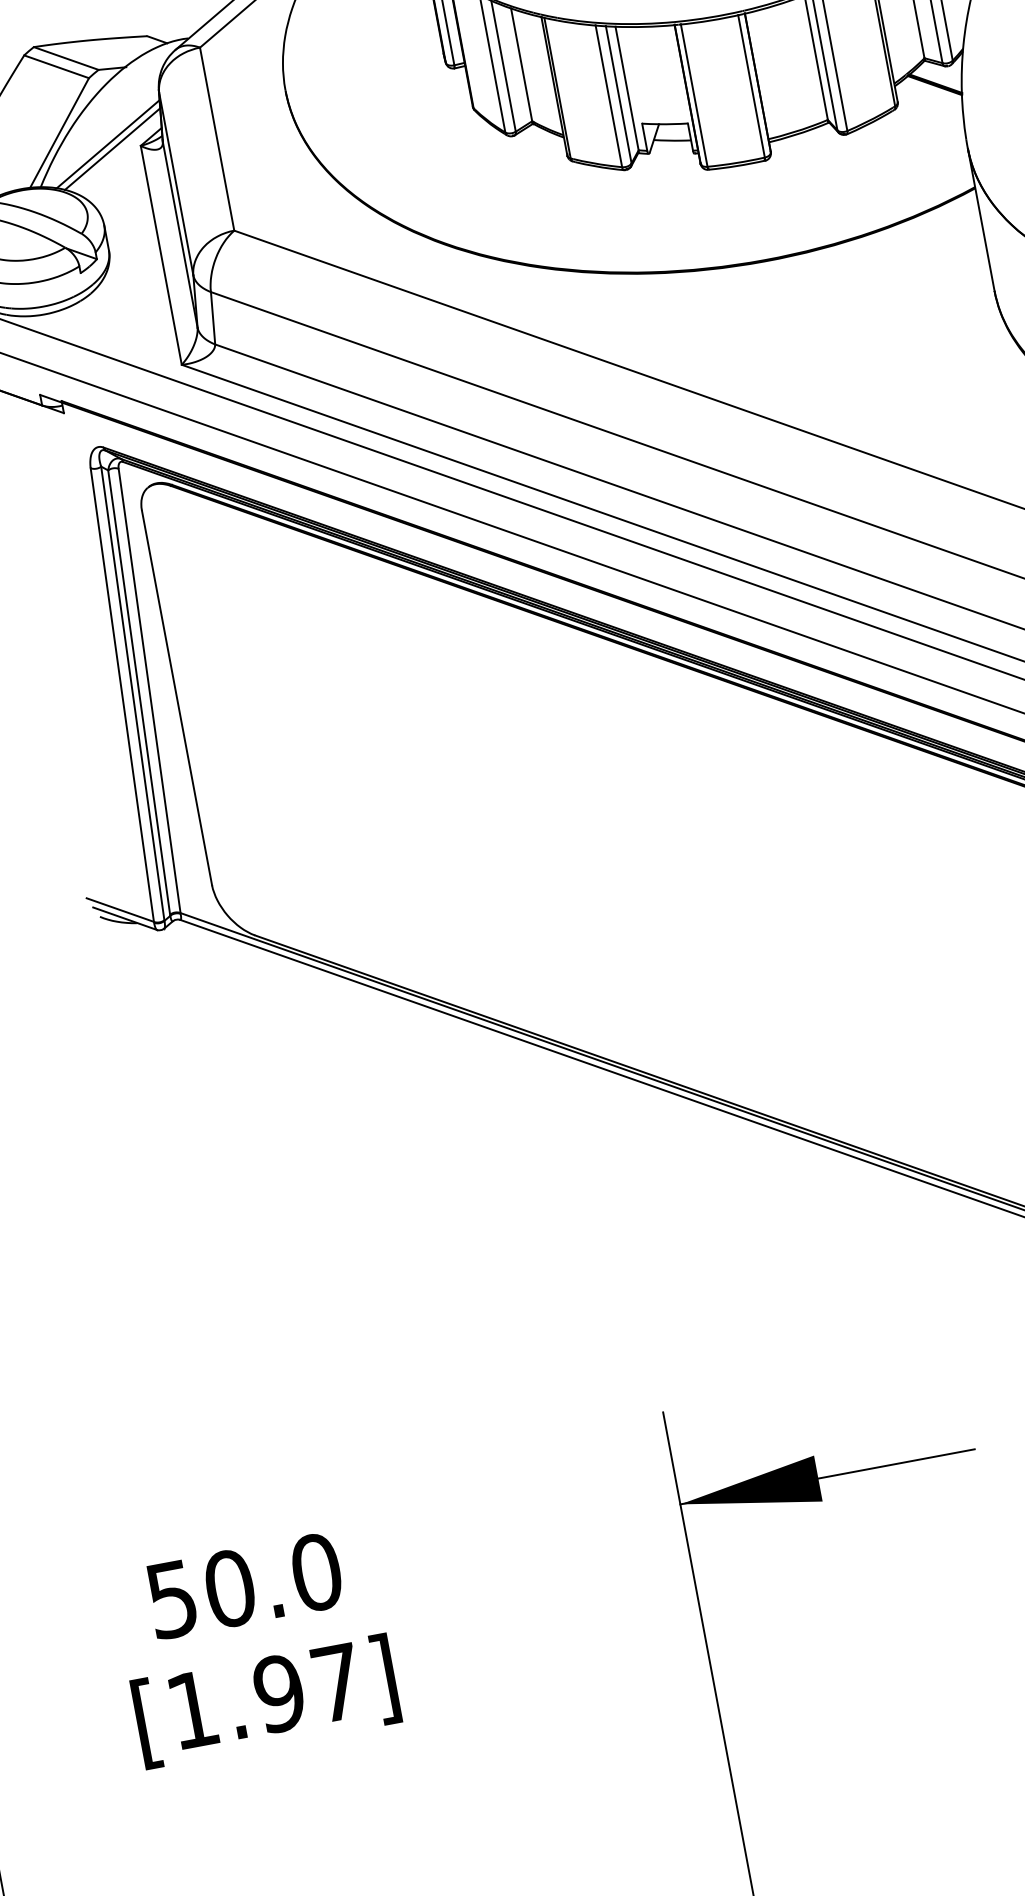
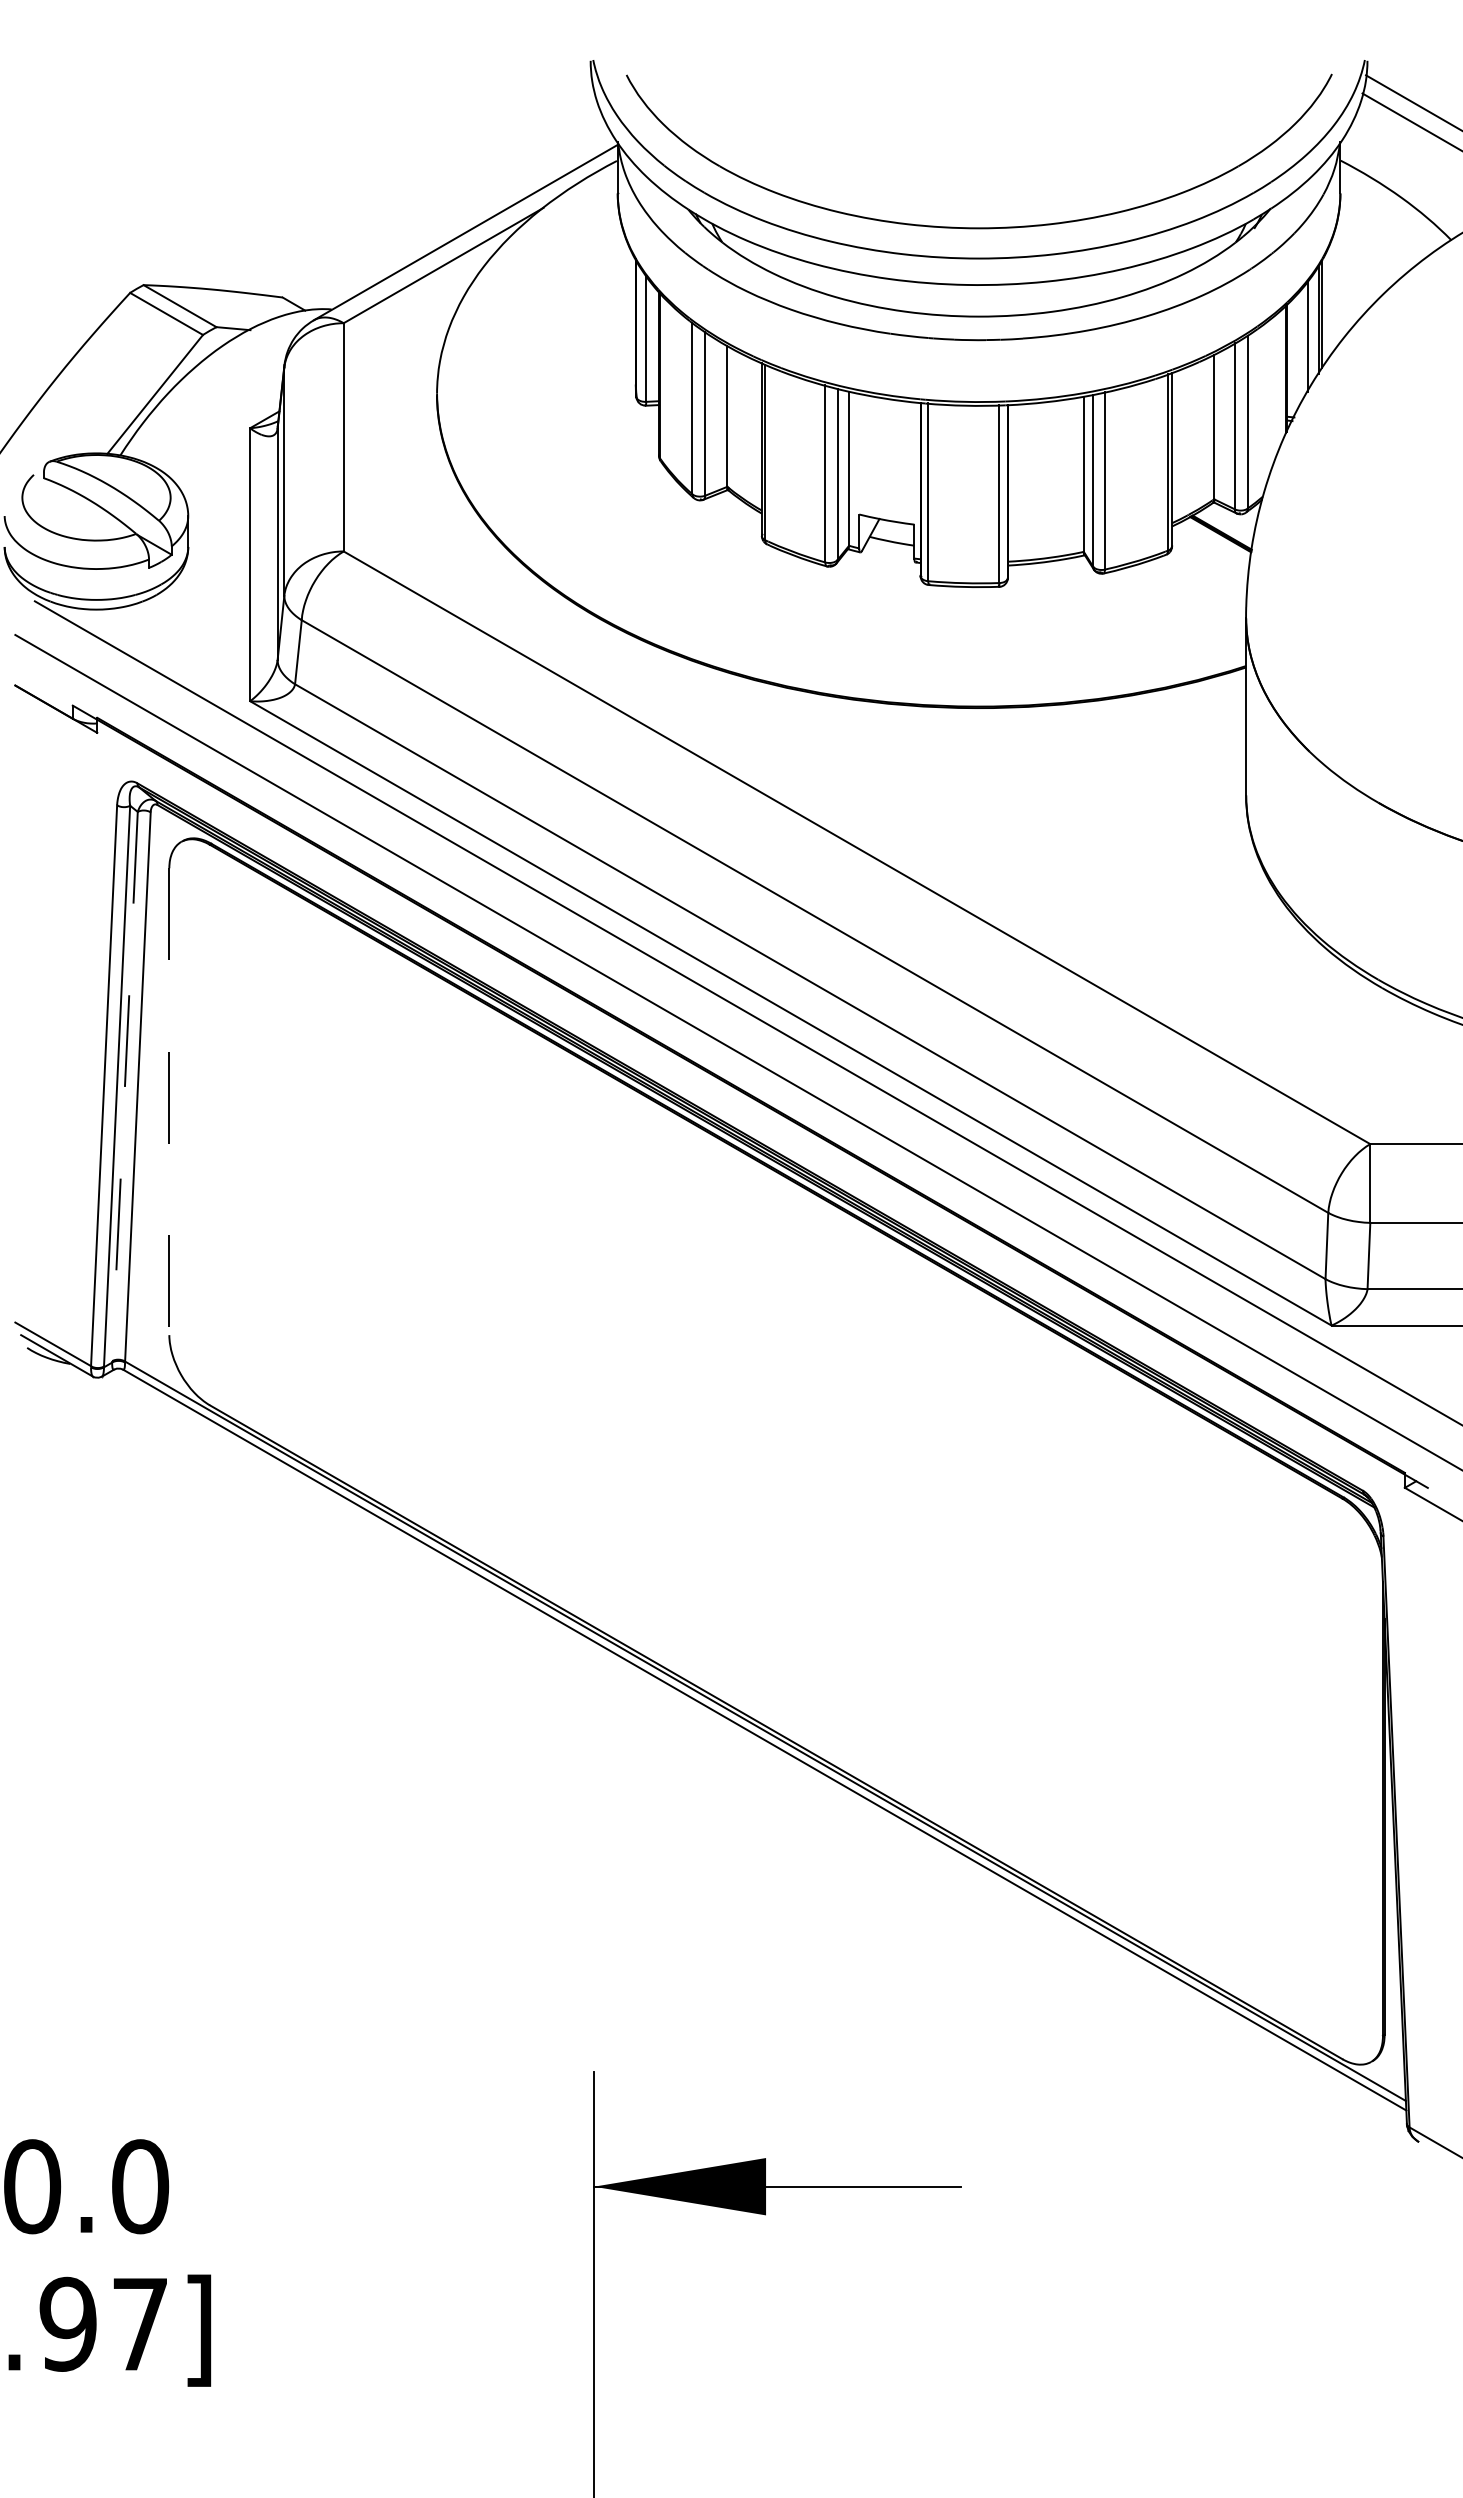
line: (108, 143) -> (211, 418), removed
line: (112, 148) -> (215, 425), removed
line: (138, 692) -> (124, 1086), solid -> dashed
line: (177, 698) -> (169, 1102), solid -> dashed

